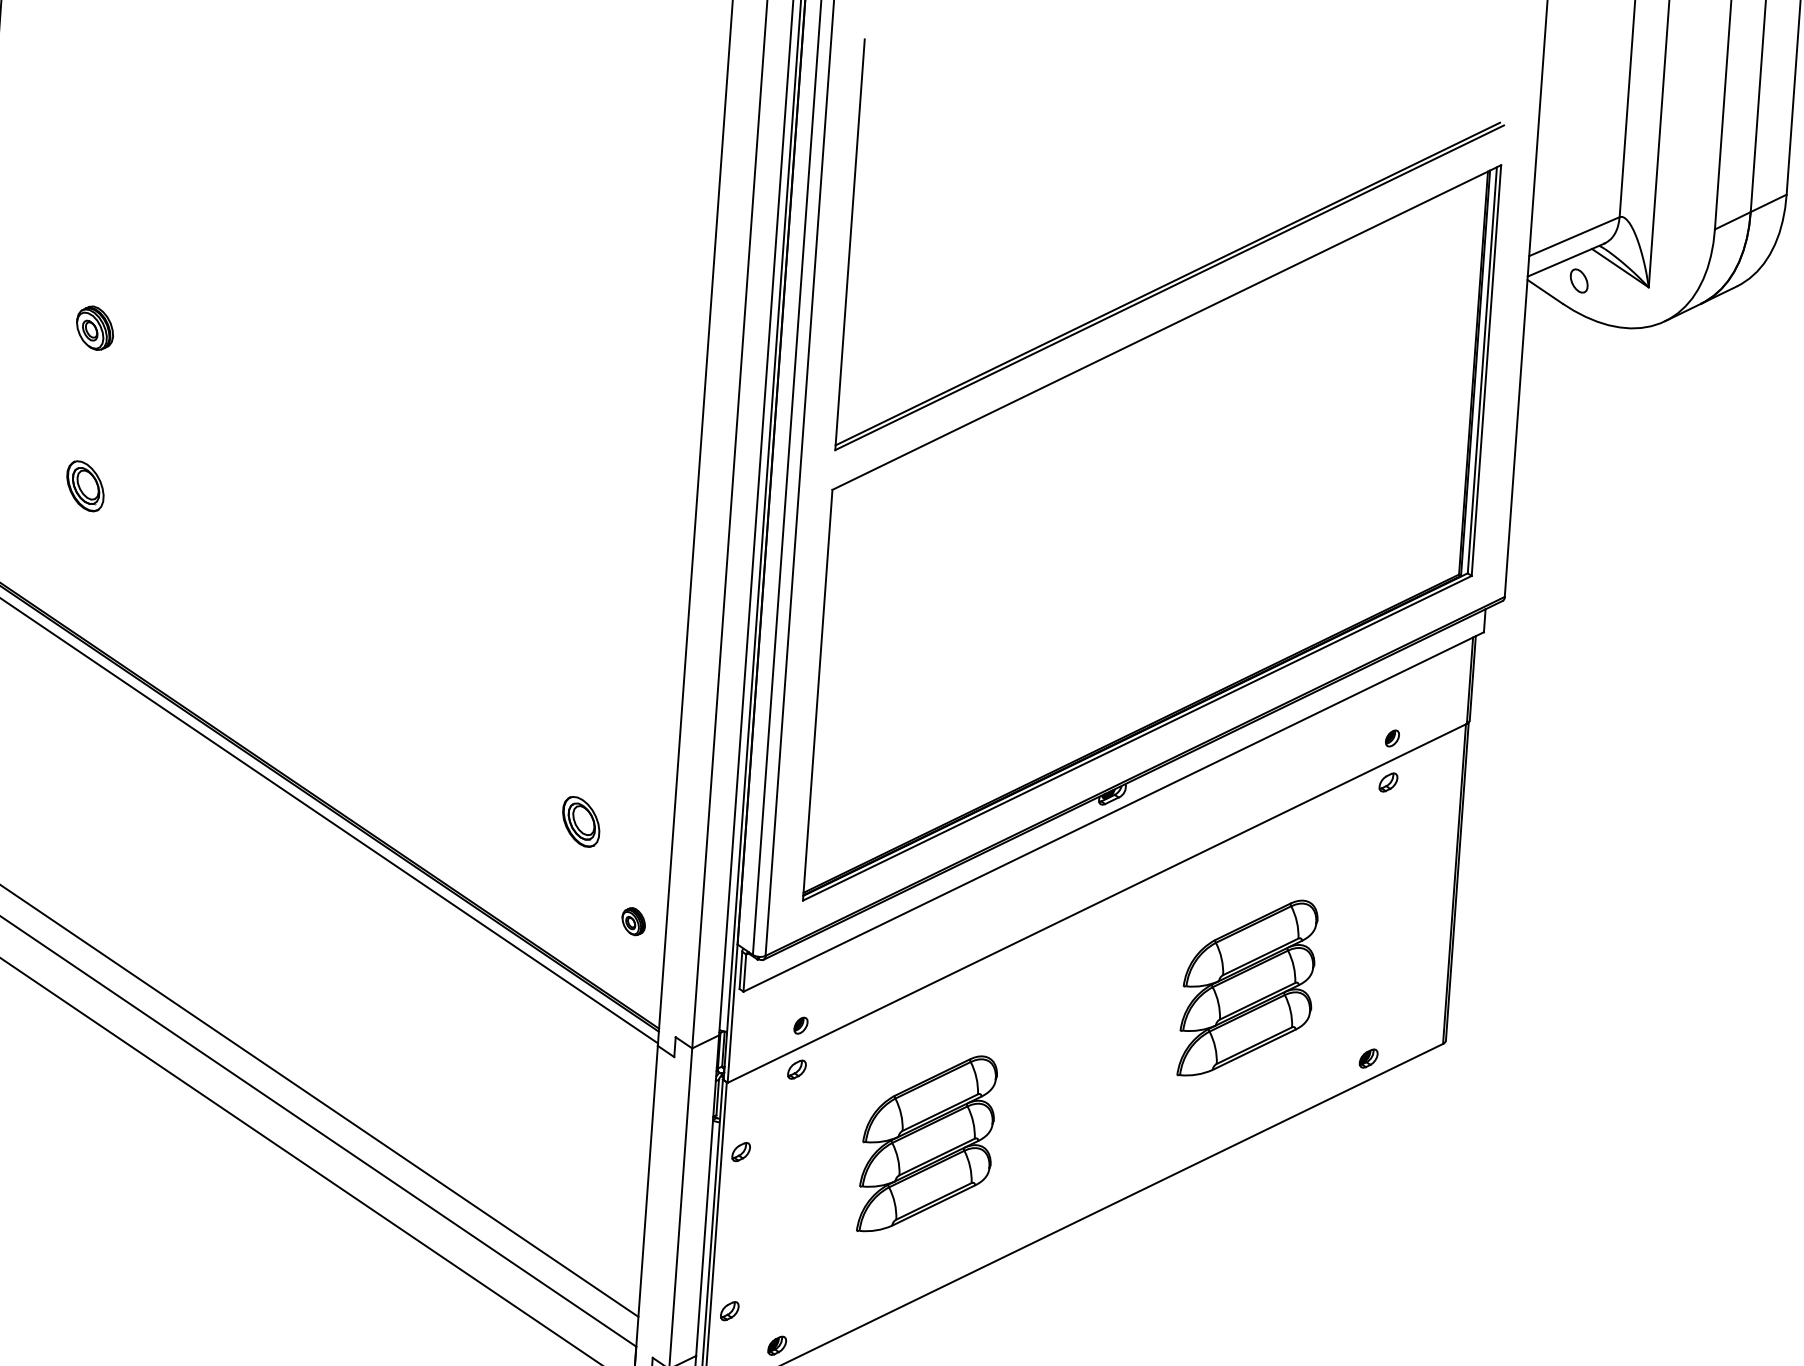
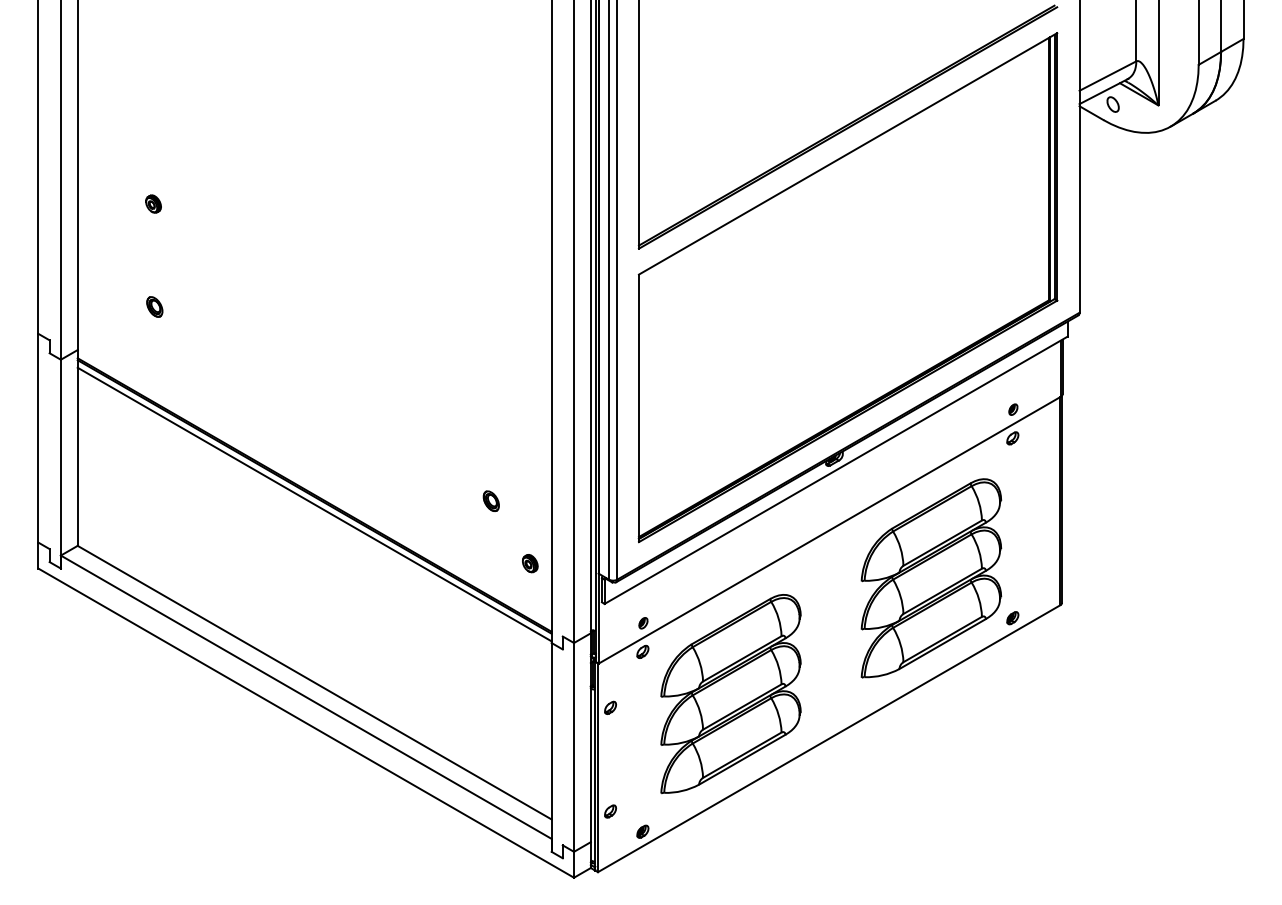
part: (94, 327) -> (153, 203), size x0.62
part: (85, 485) -> (154, 306), size x0.62
part: (579, 820) -> (490, 500), size x0.62
part: (1248, 988) -> (931, 578), size x1.67
part: (926, 1144) -> (730, 694), size x1.67

